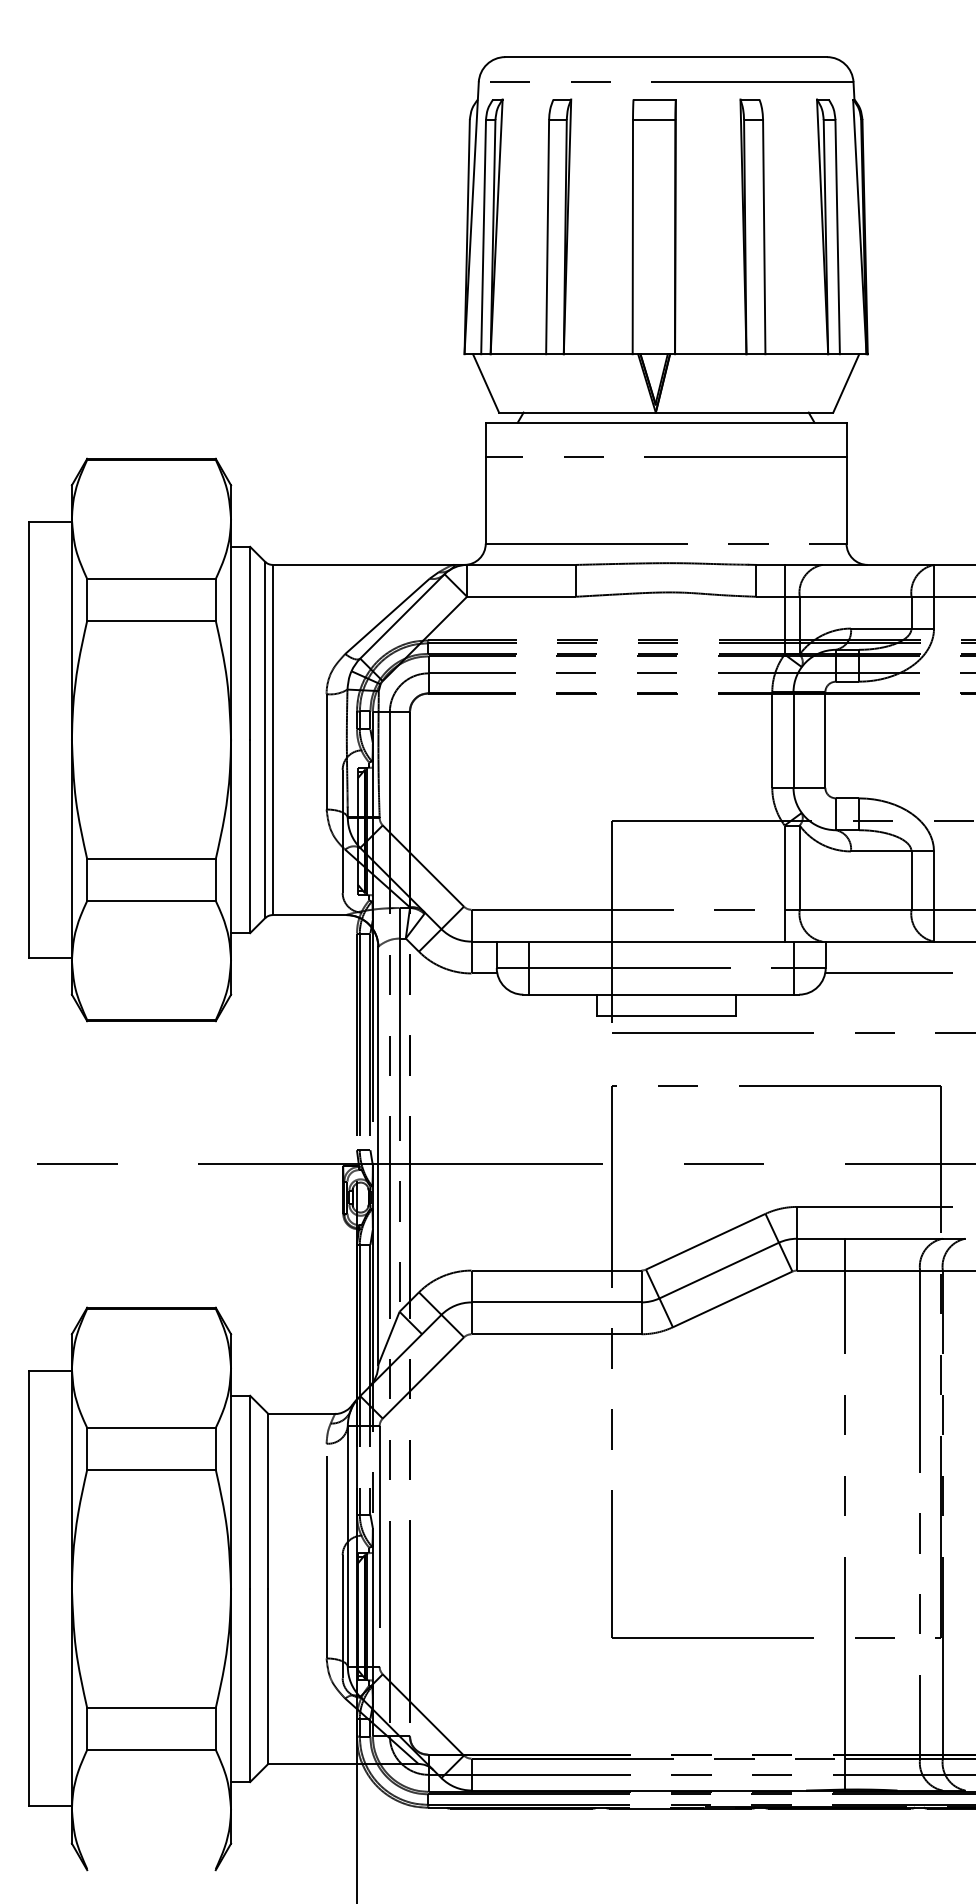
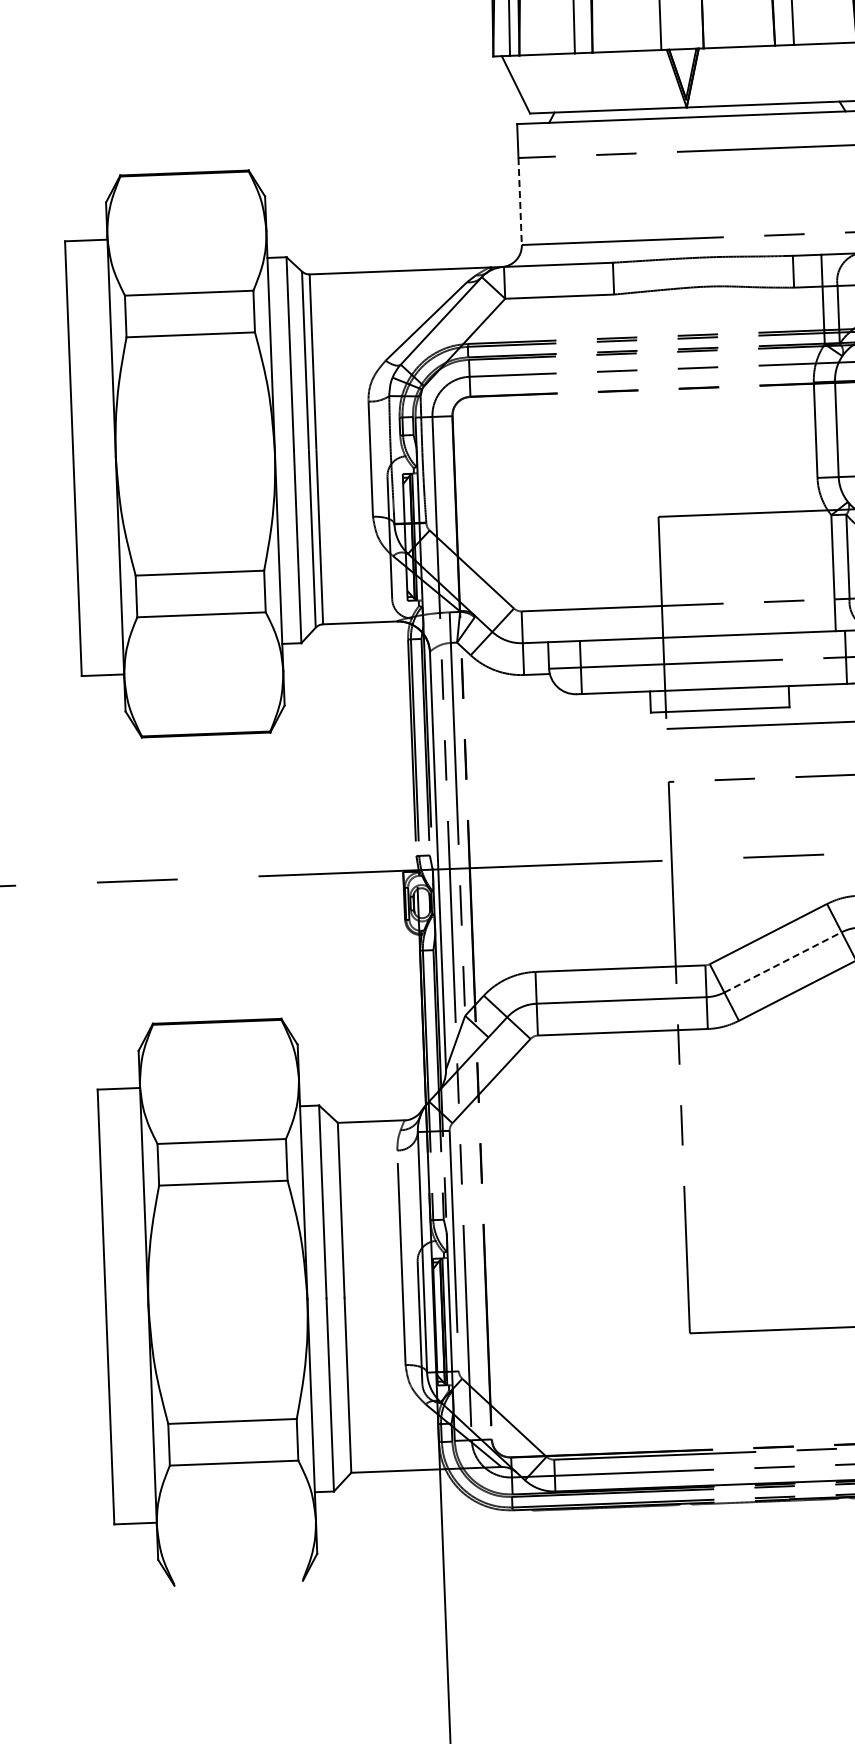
line: (485, 500) -> (519, 201), solid -> dashed
line: (719, 1270) -> (783, 962), solid -> dashed

